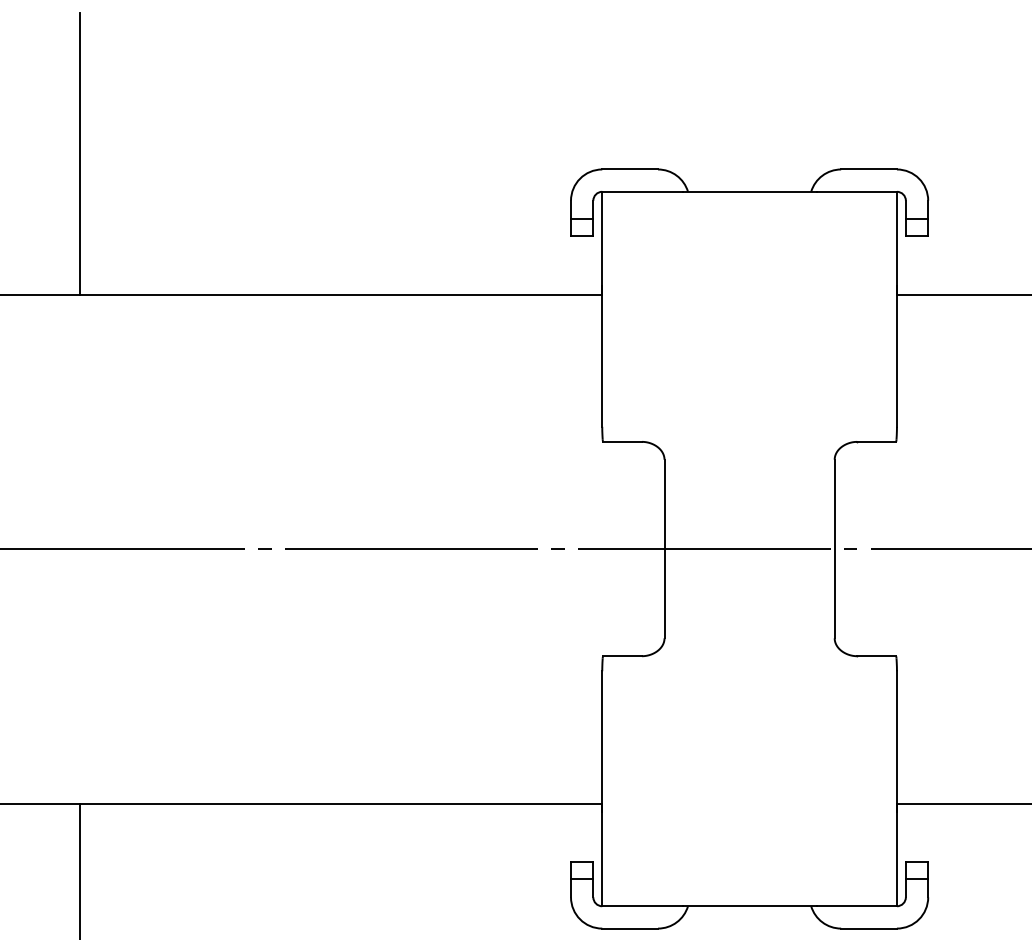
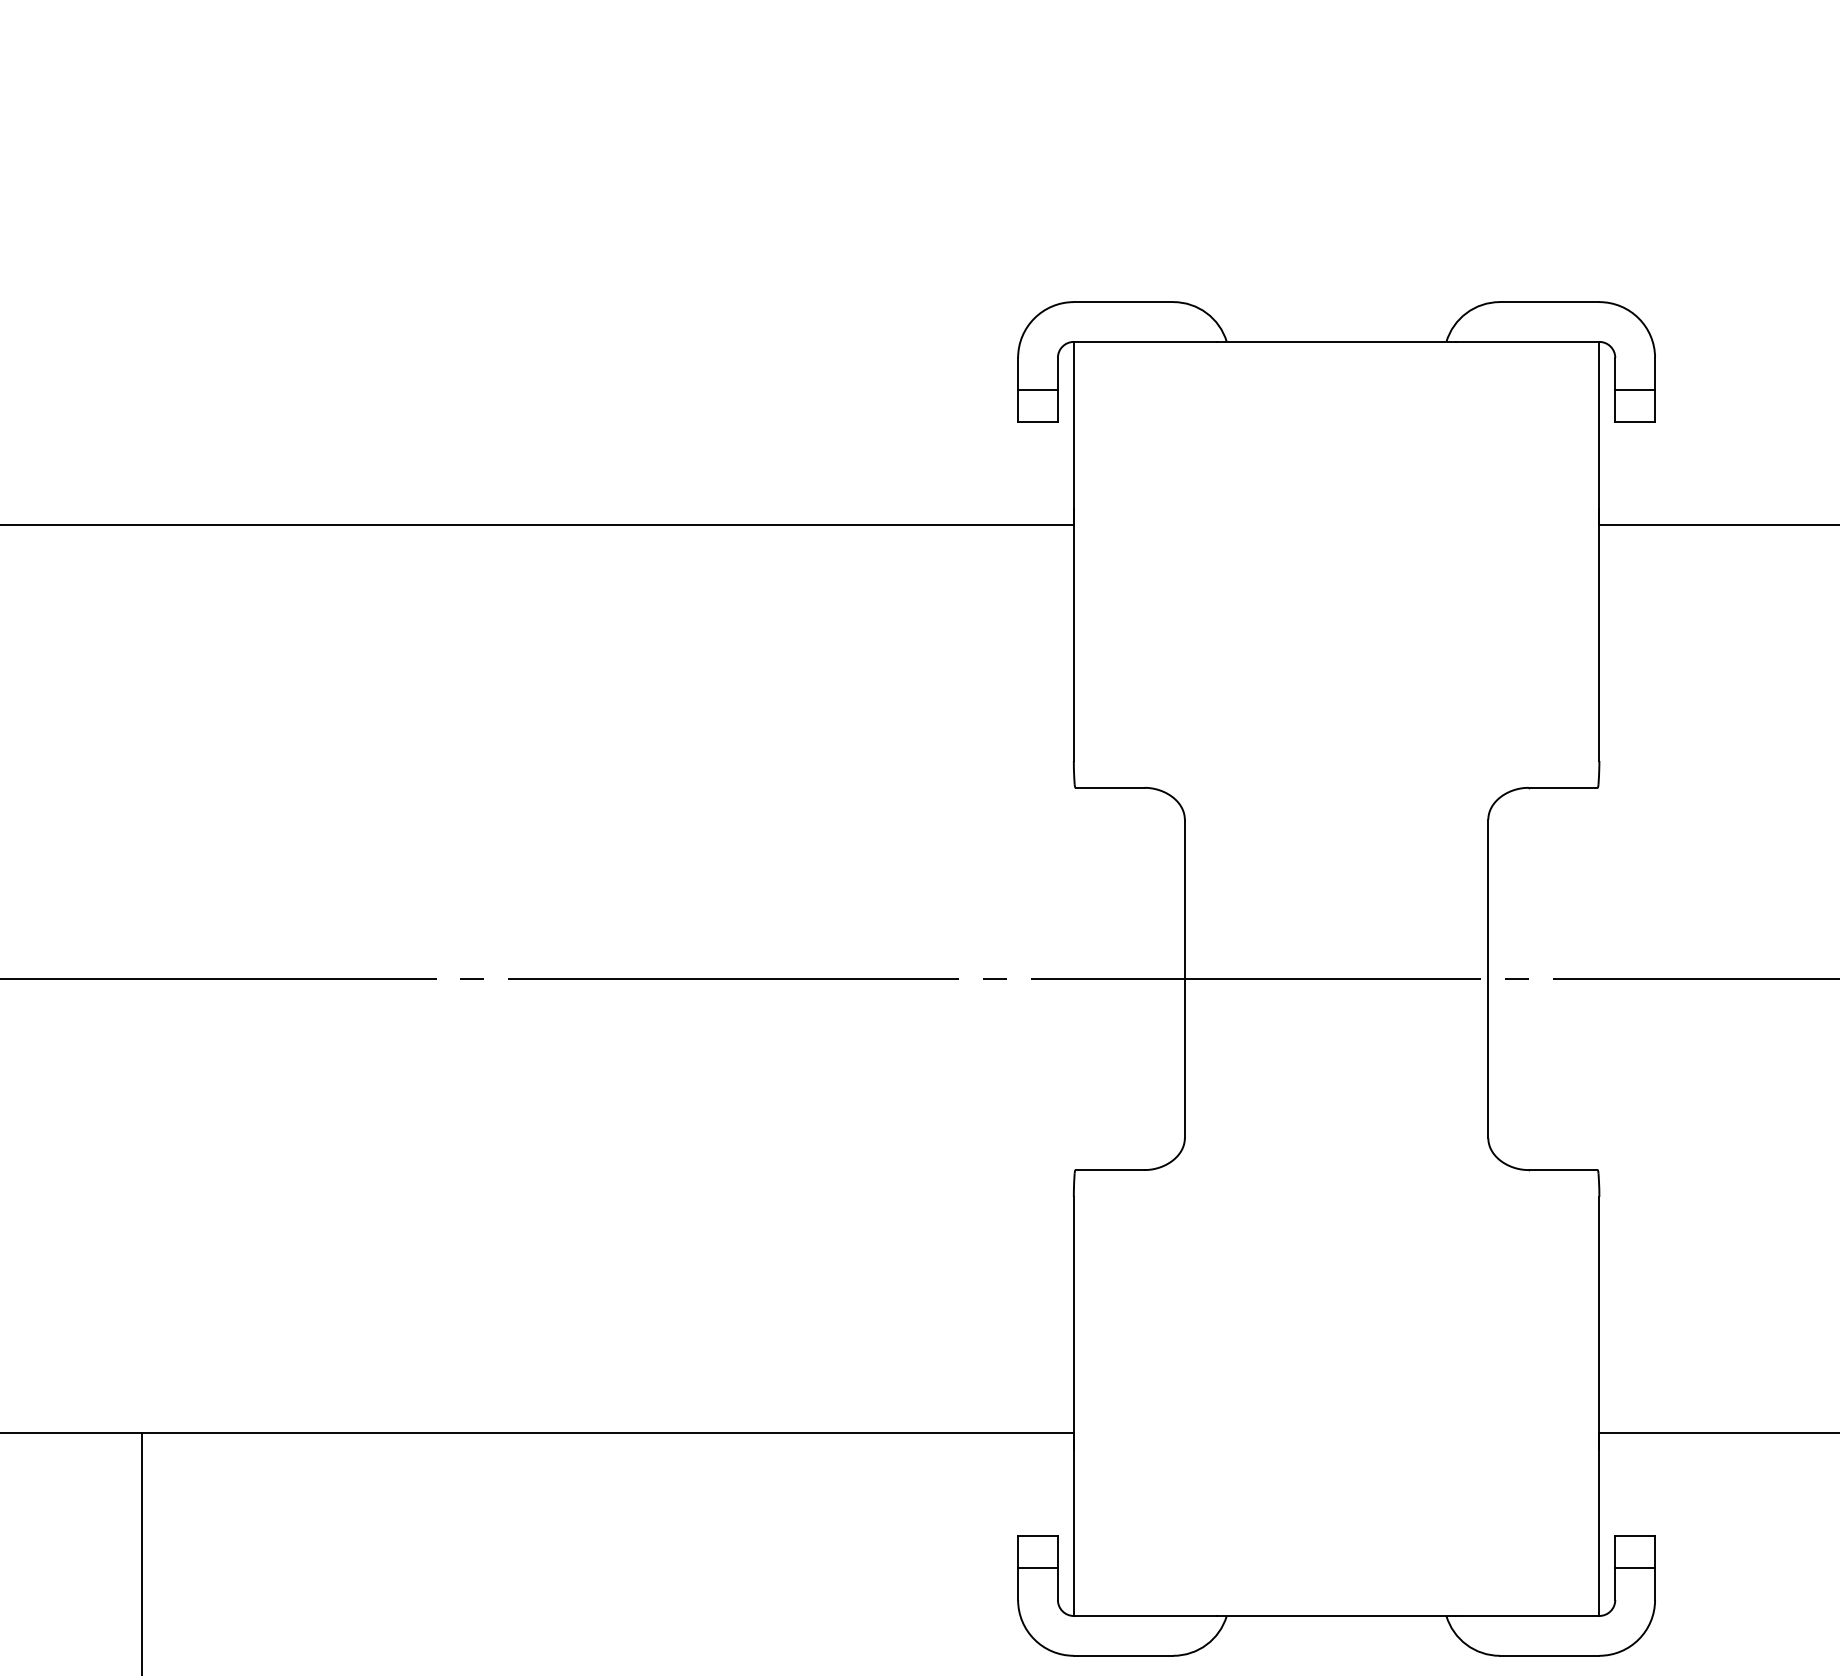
line: (79, 153) -> (141, 273), removed

